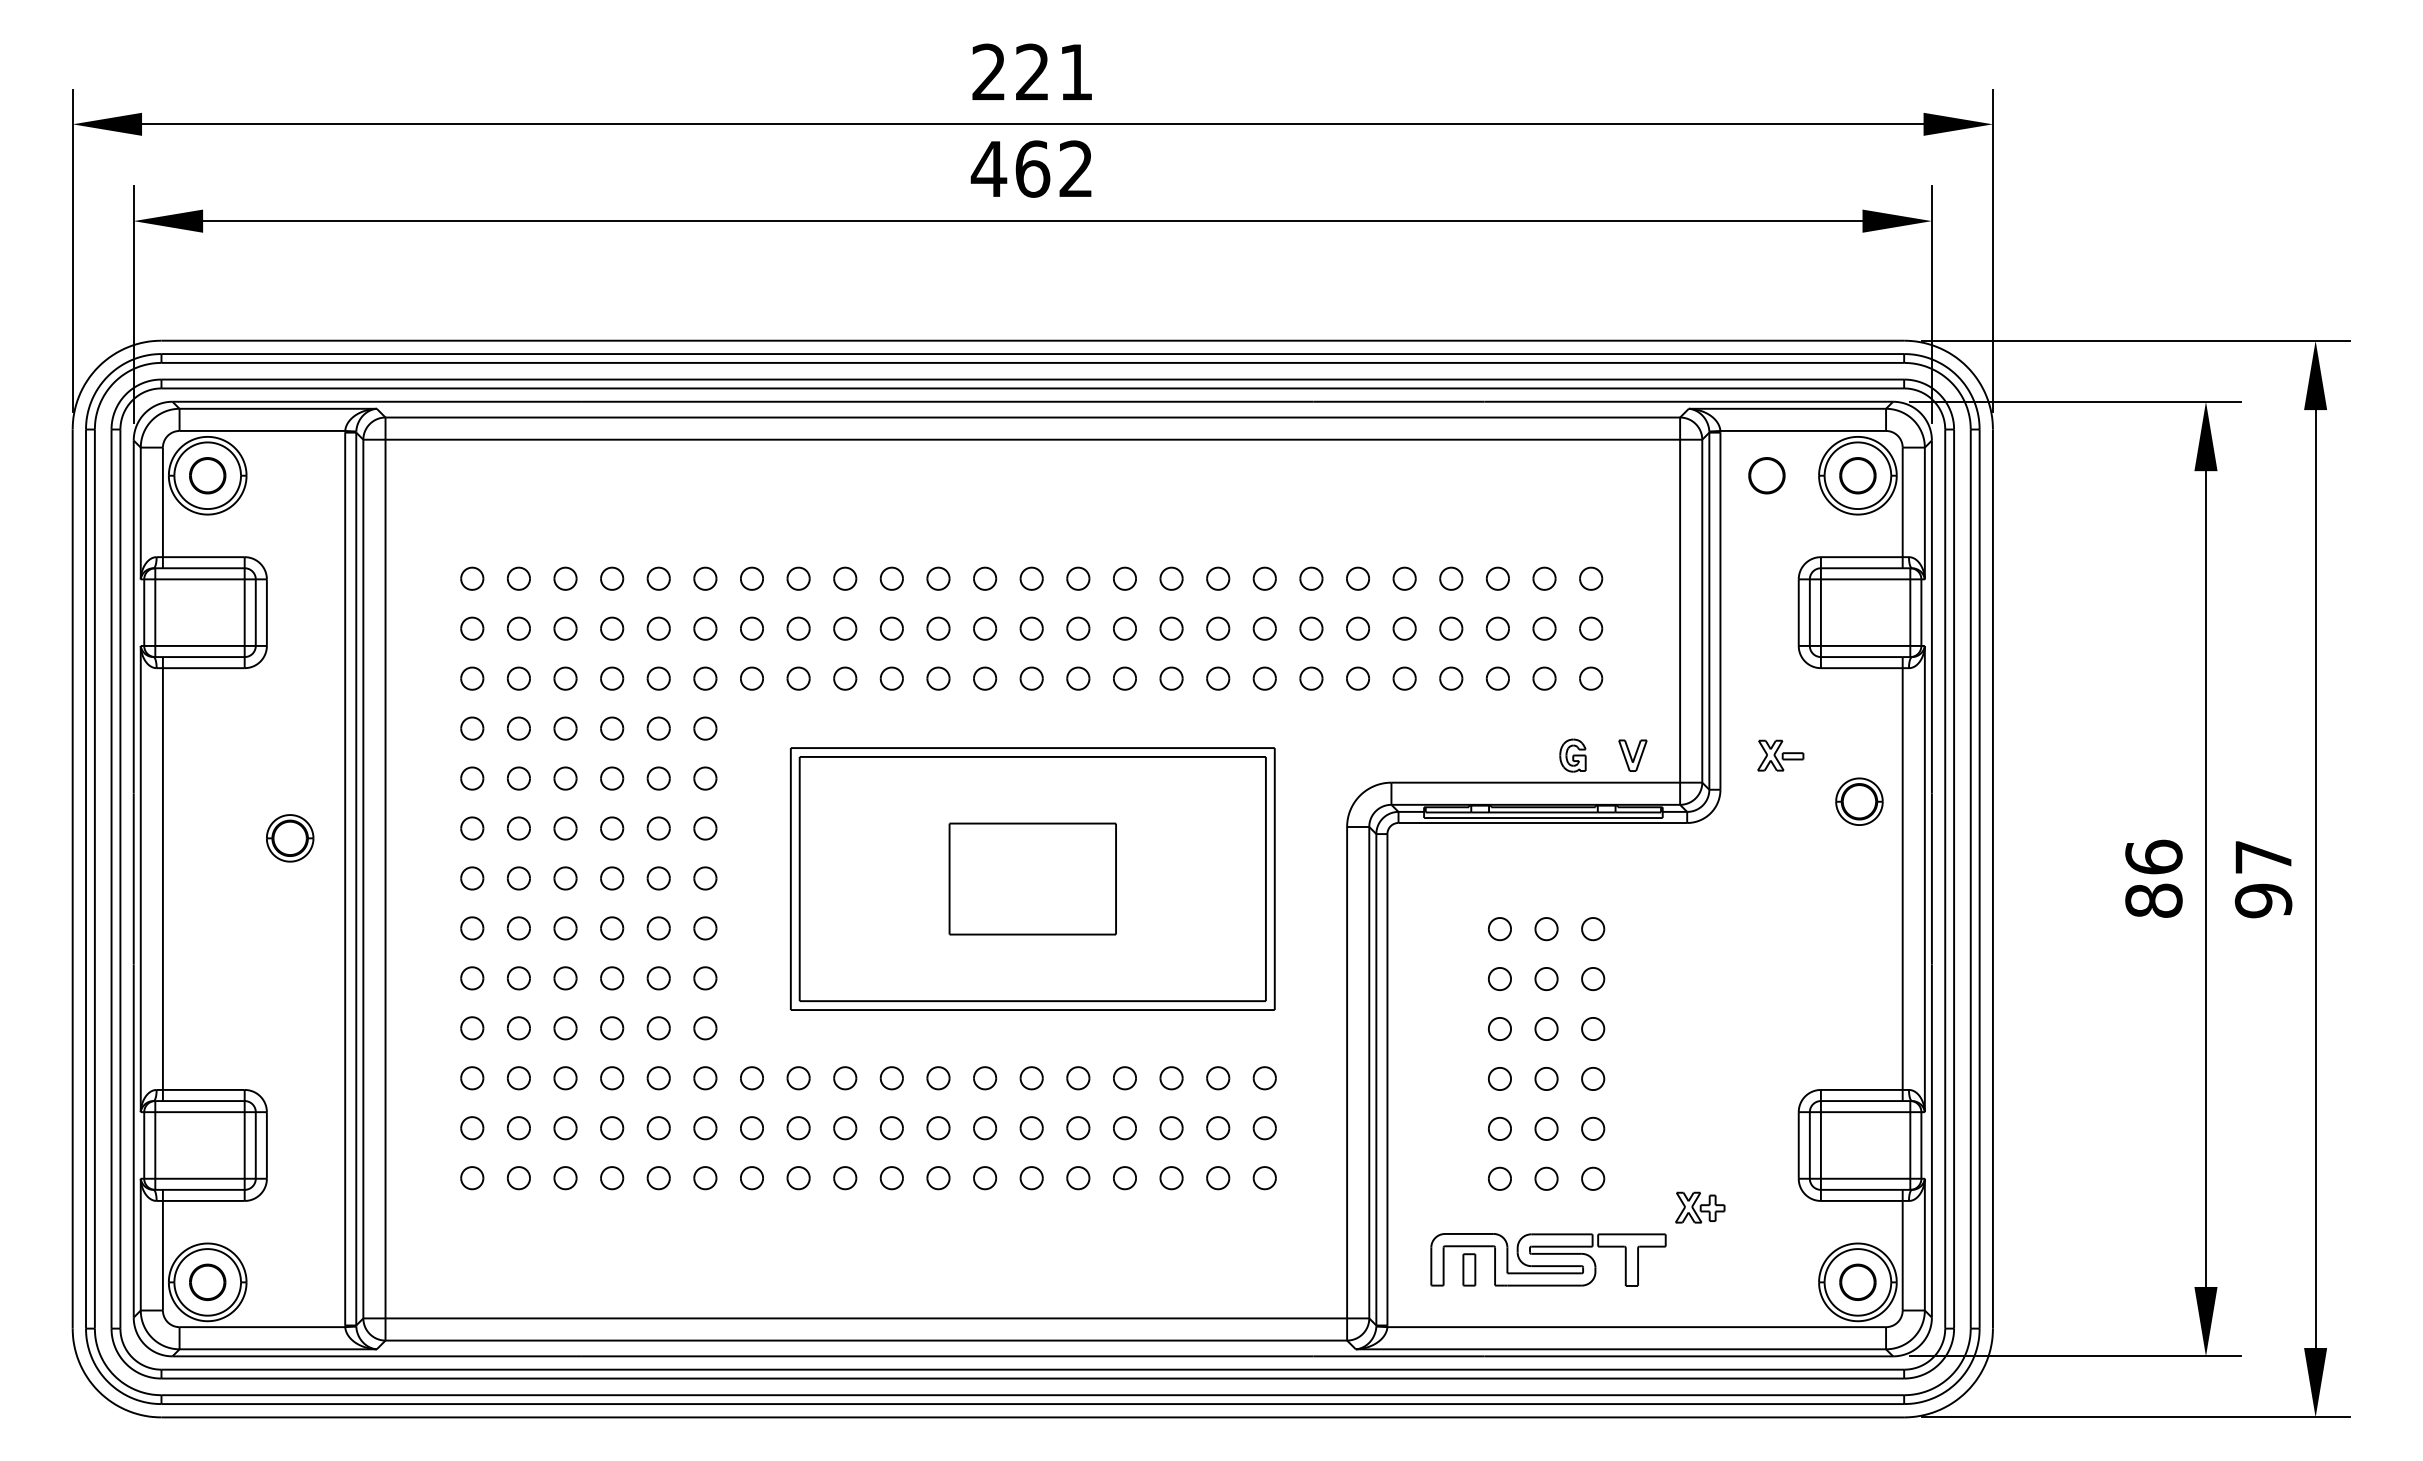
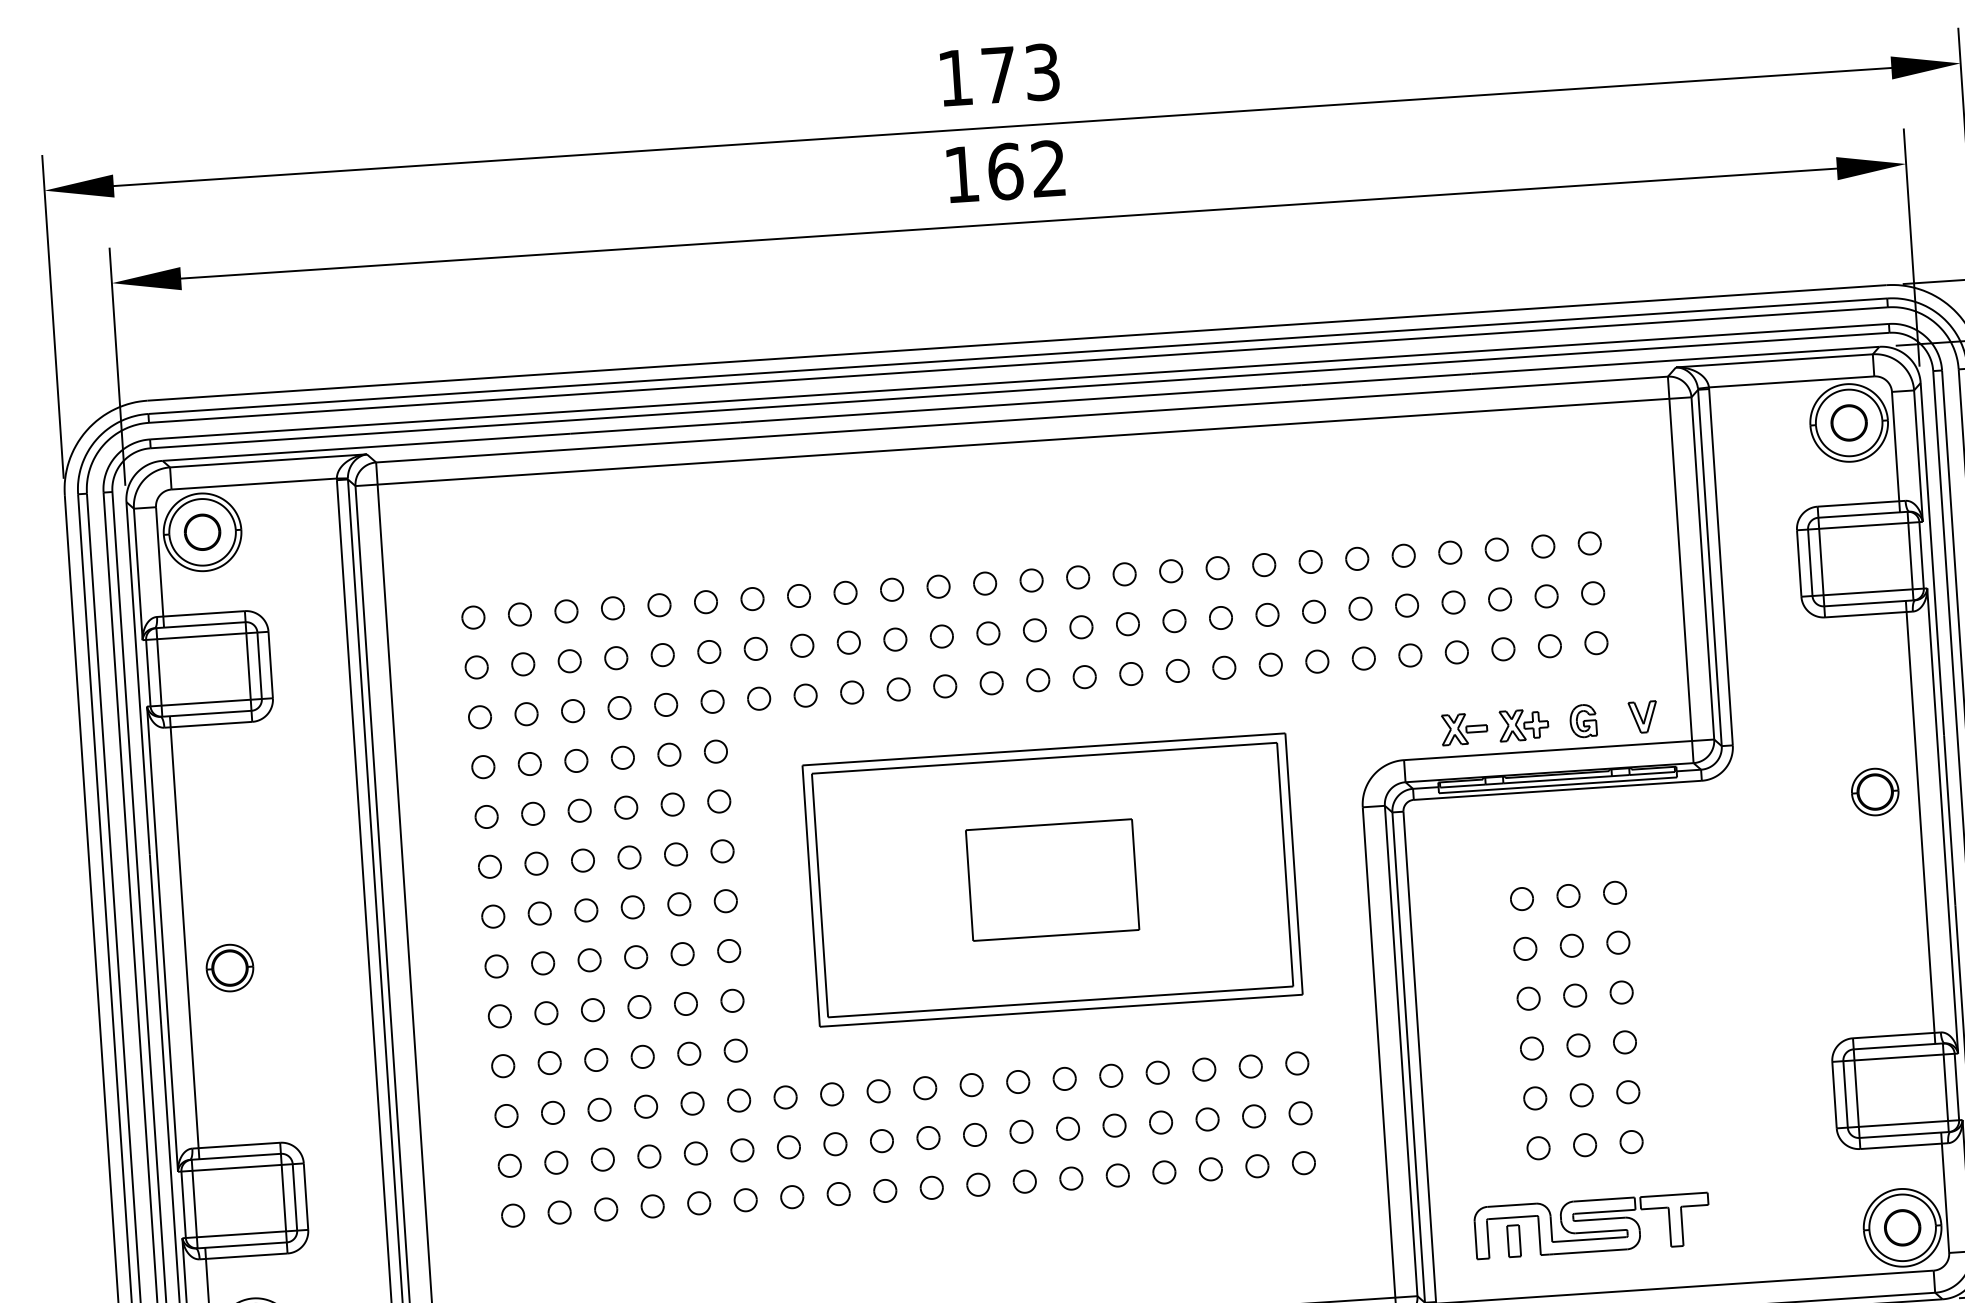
text: (1032, 72) -> (998, 75), 221 -> 173
text: (988, 168) -> (961, 174), 462 -> 162
part: (1766, 475) -> (1757, 428), removed
part: (1780, 755) -> (1464, 728), moved
part: (1859, 801) -> (1875, 791), moved
part: (290, 838) -> (230, 968), moved
part: (1700, 1207) -> (1524, 724), moved

